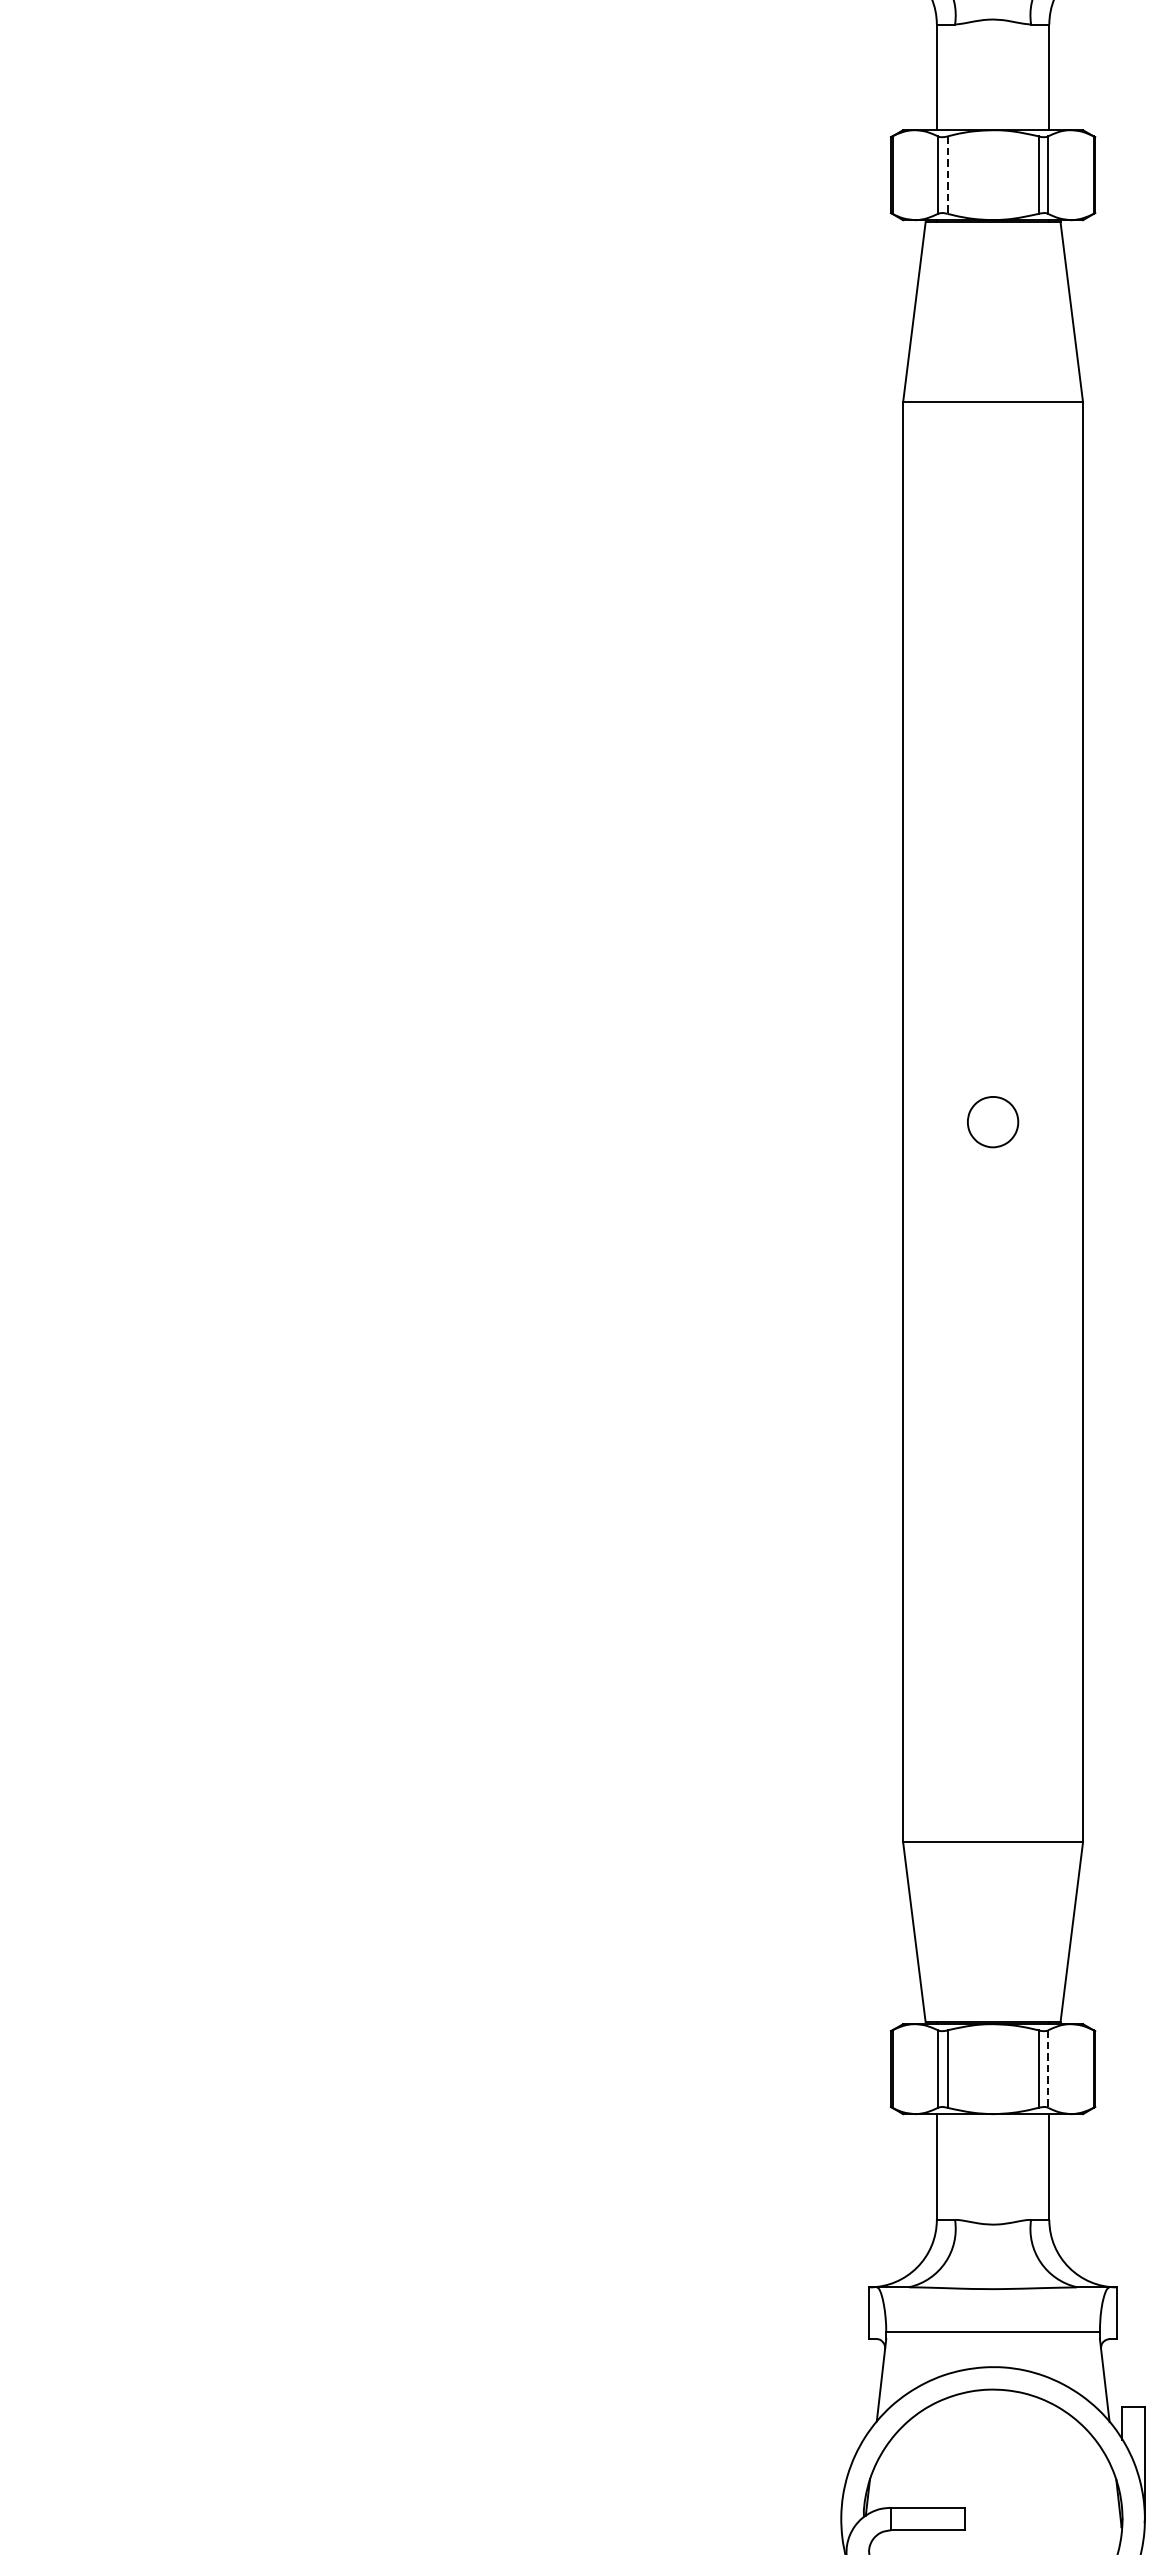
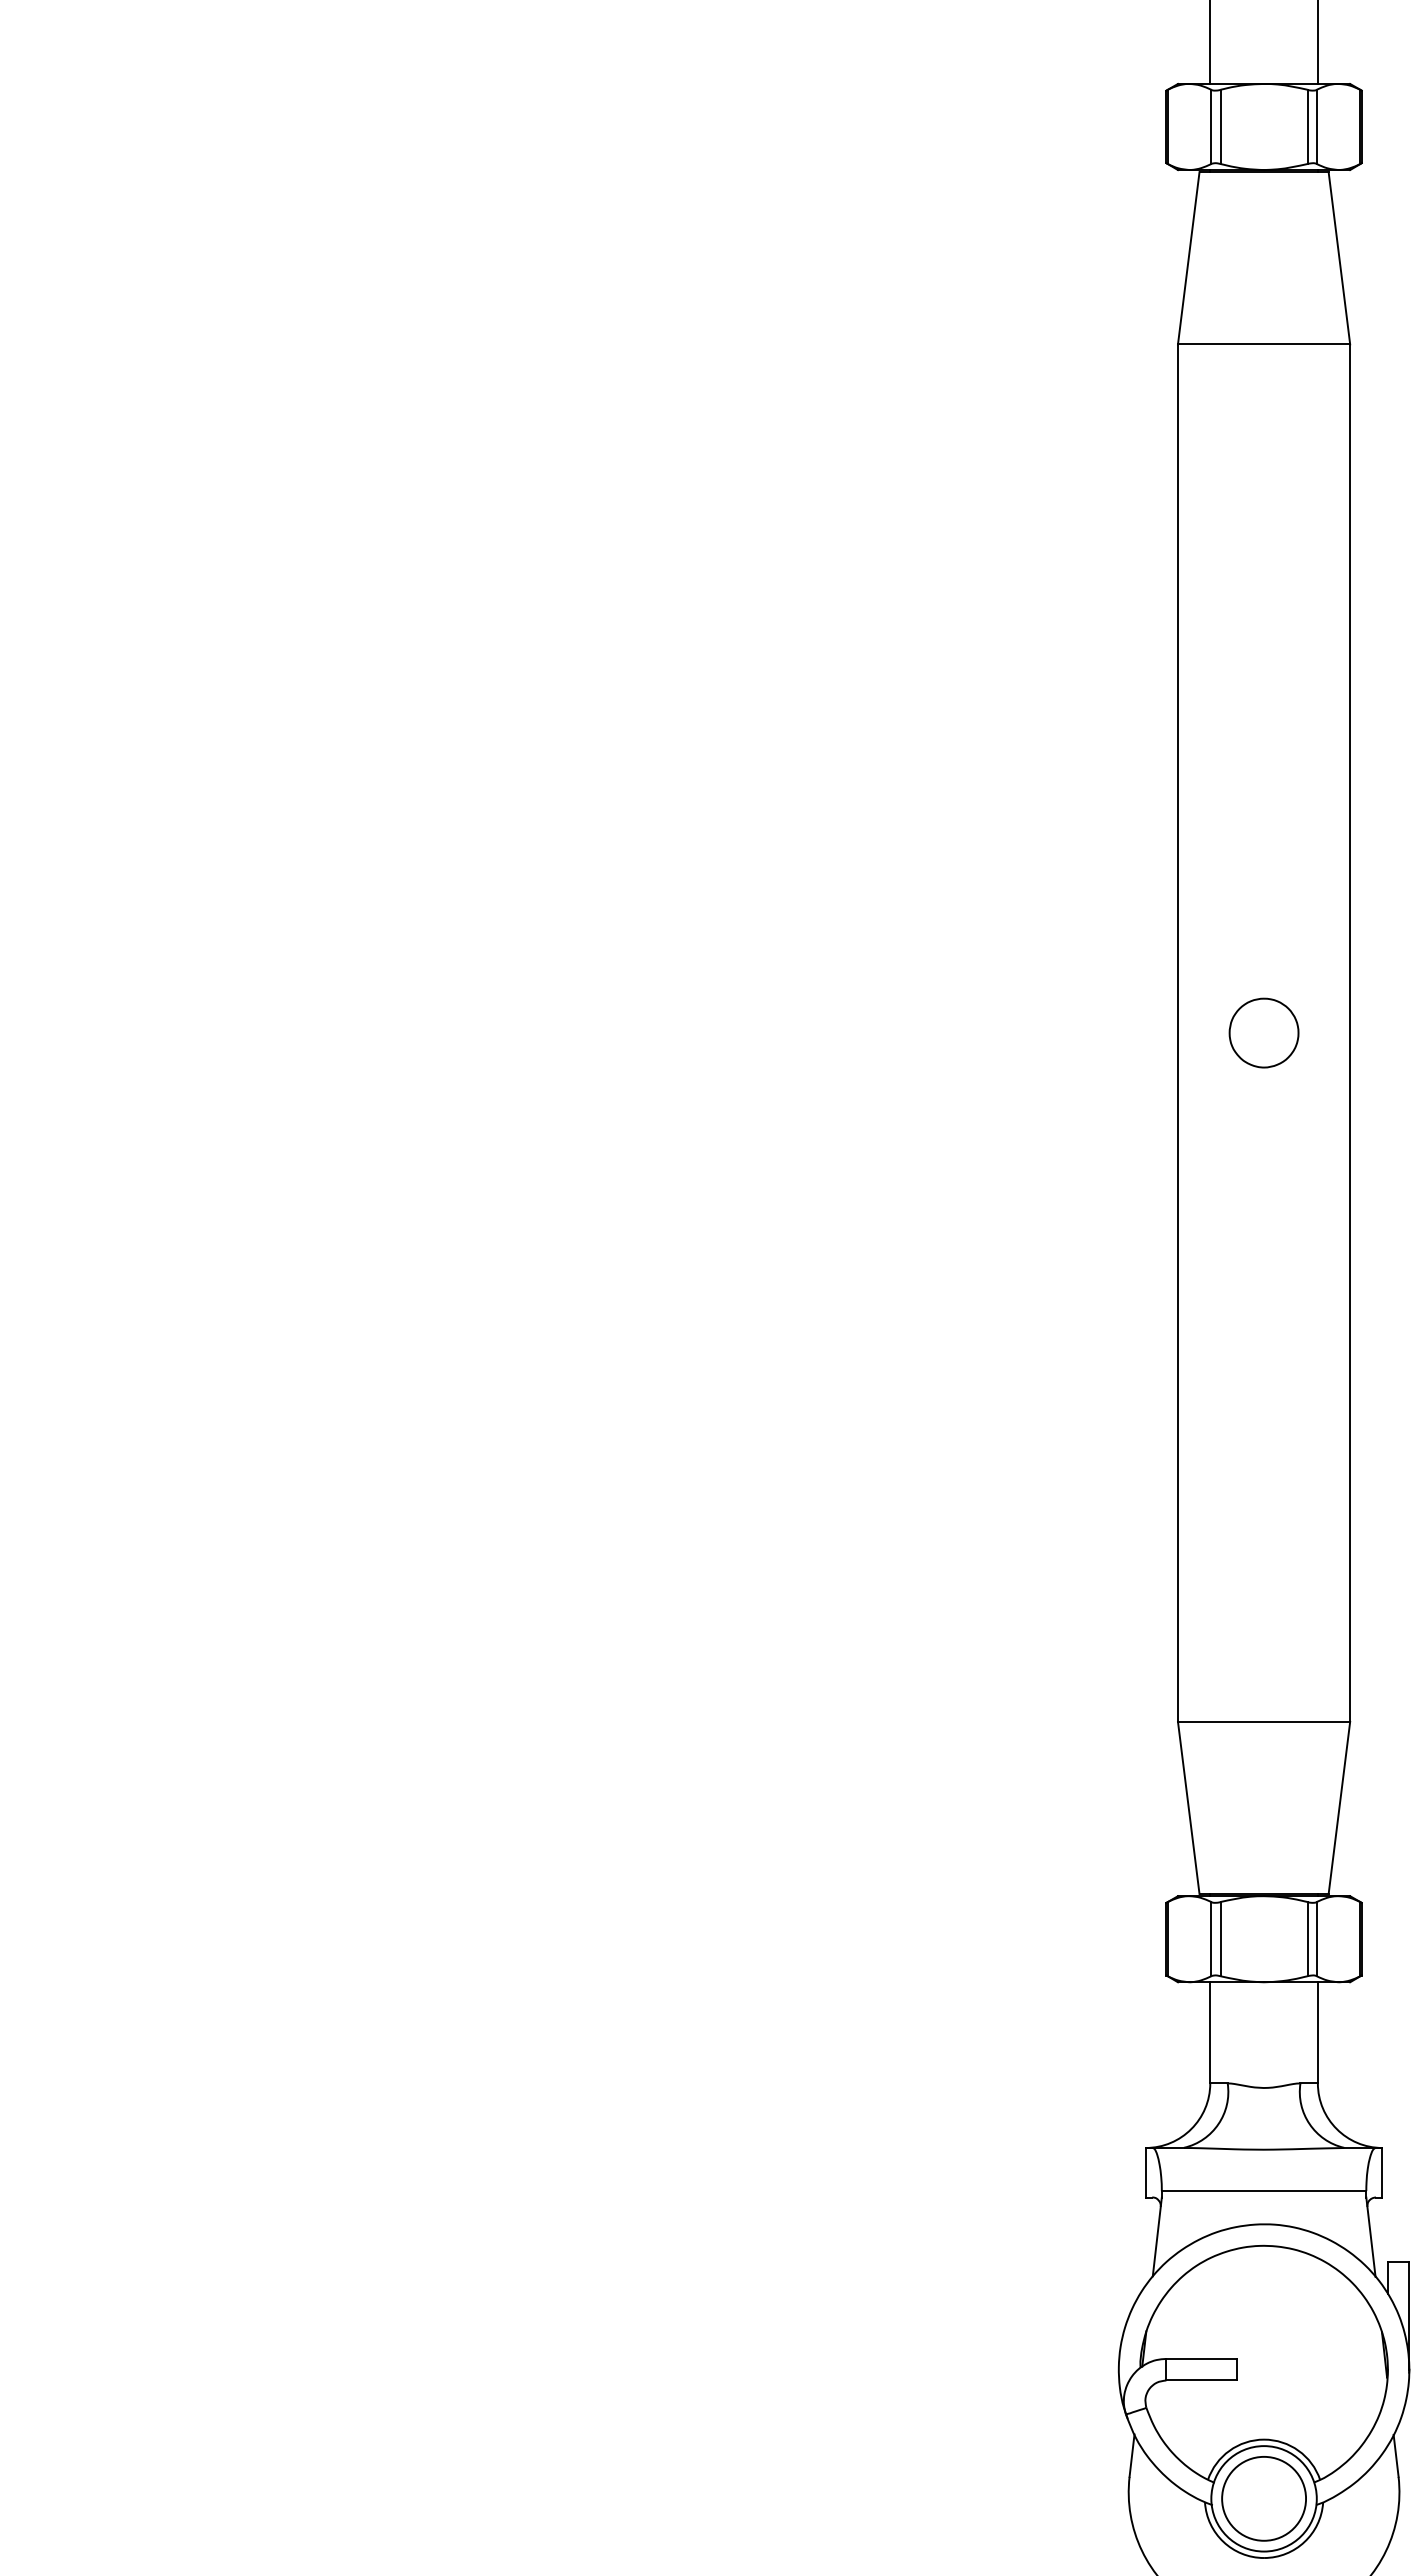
line: (947, 175) -> (1220, 127), dashed -> solid
part: (992, 1121) -> (1263, 1032), size x1.43
line: (1047, 2069) -> (1316, 1939), dashed -> solid

